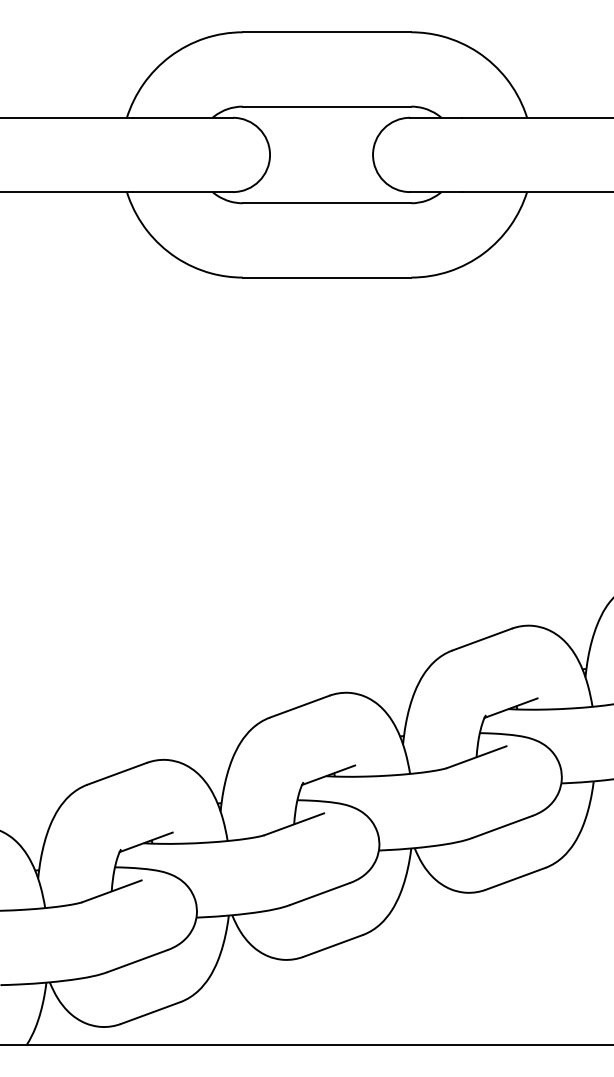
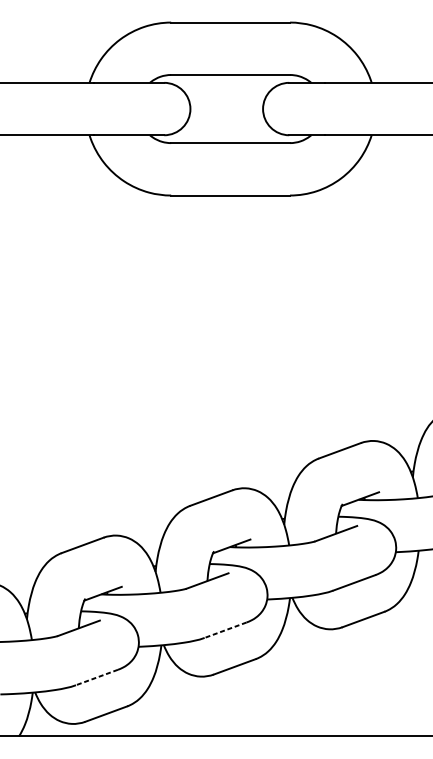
line: (319, 894) -> (225, 630), solid -> dashed
line: (137, 961) -> (96, 677), solid -> dashed

